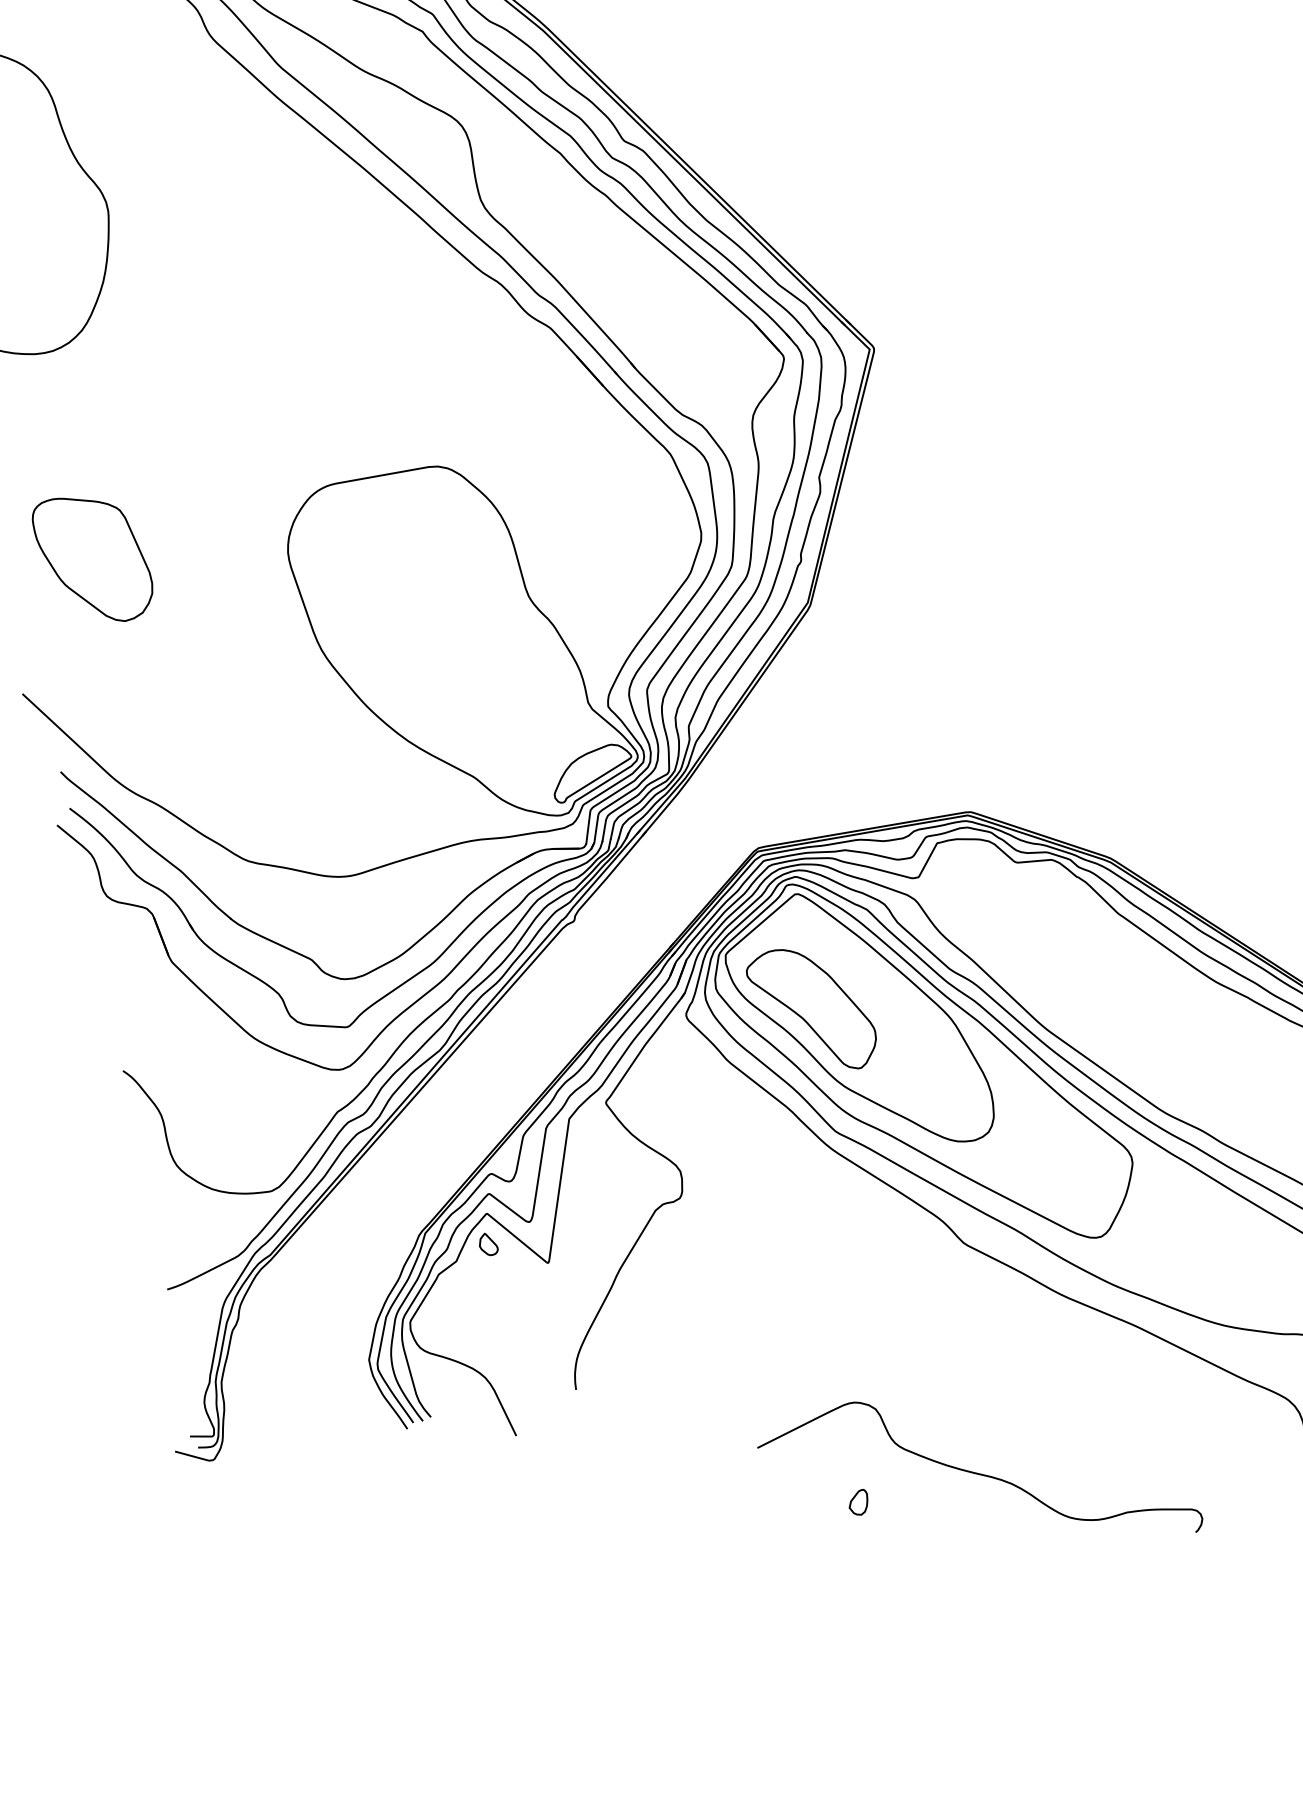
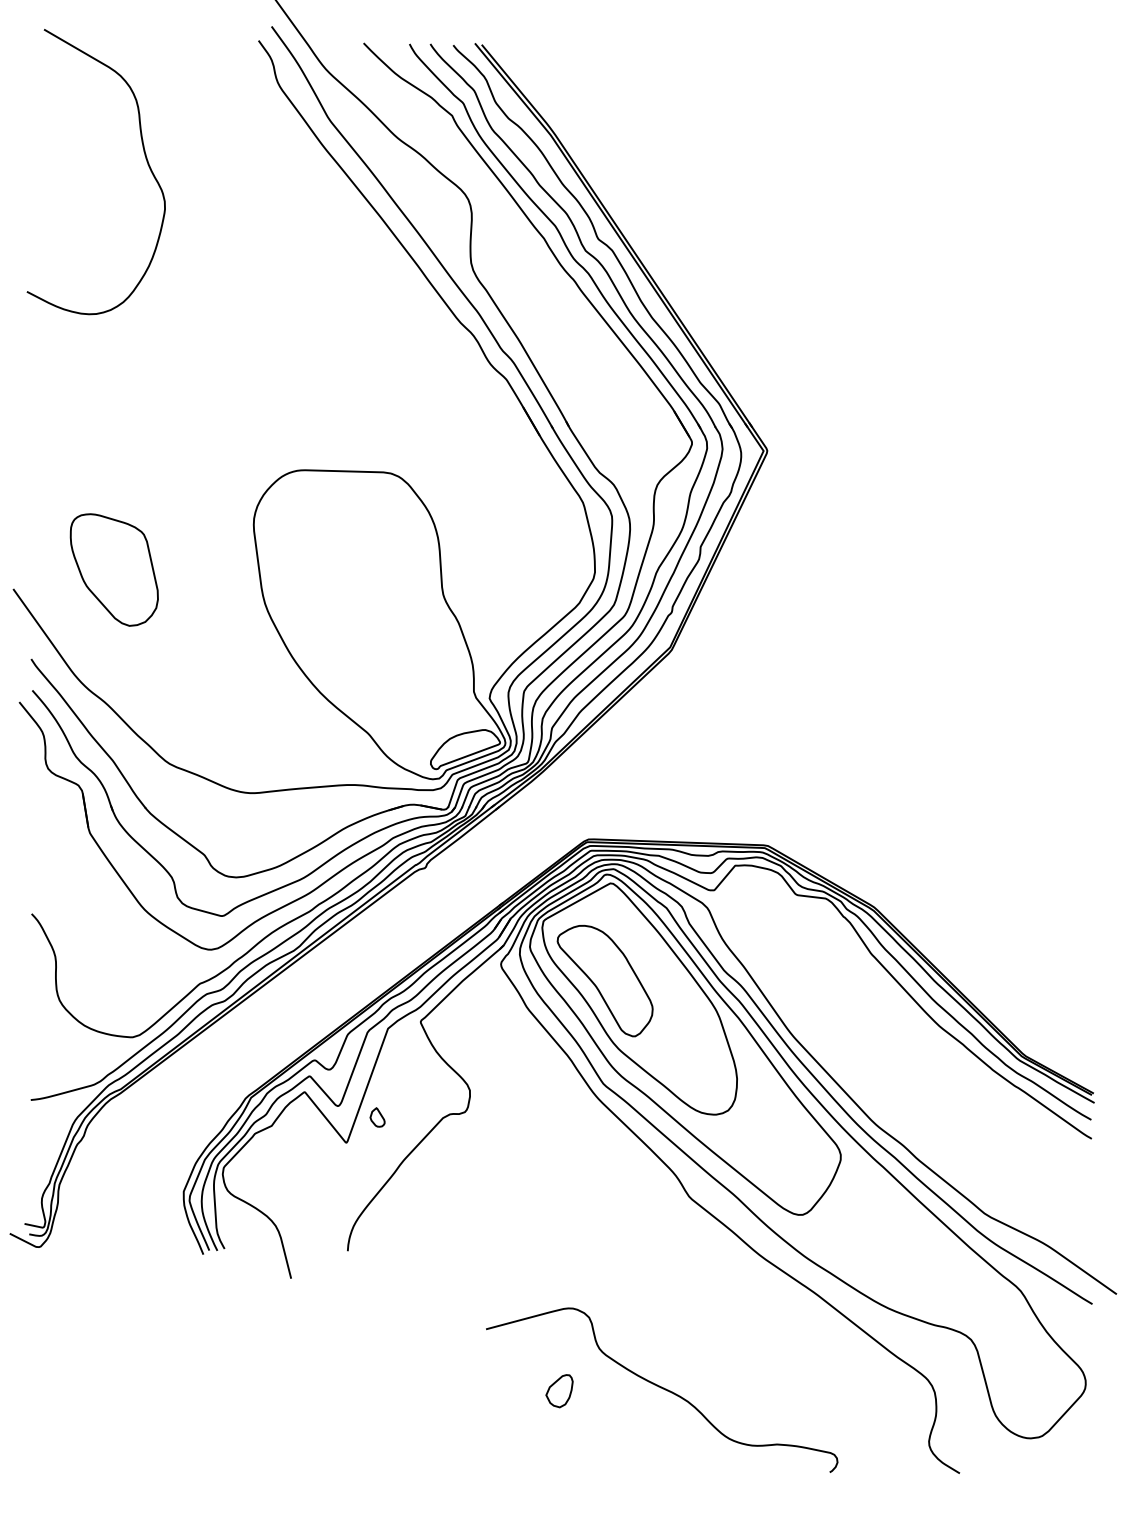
part: (92, 558) -> (113, 569), moved
part: (488, 1244) -> (377, 1117), moved
part: (858, 1503) -> (559, 1391), size x1.6

